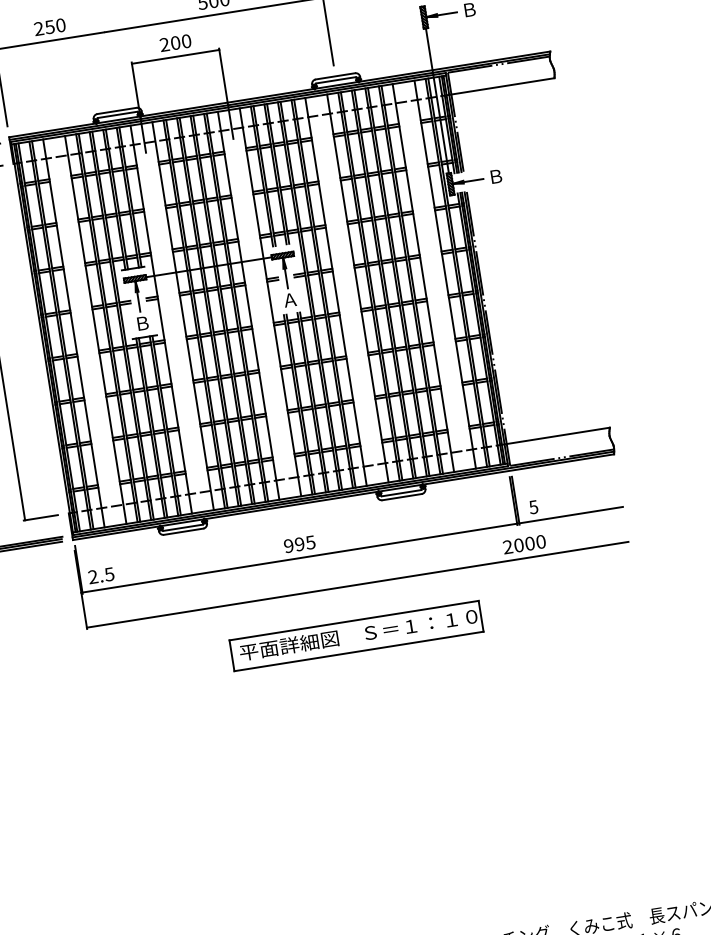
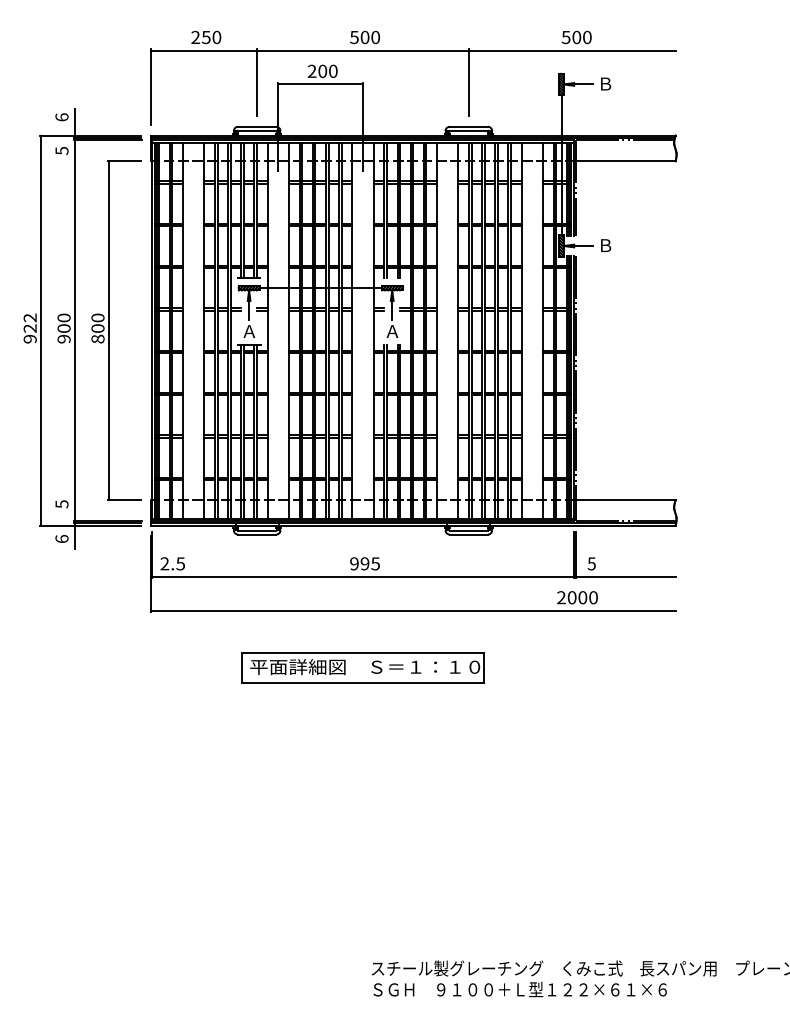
line: (110, 65) -> (257, 82), added
text: (142, 323) -> (249, 331), Ｂ -> Ａ
part: (355, 635) -> (362, 667), moved

